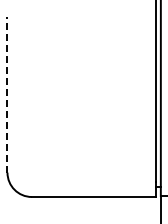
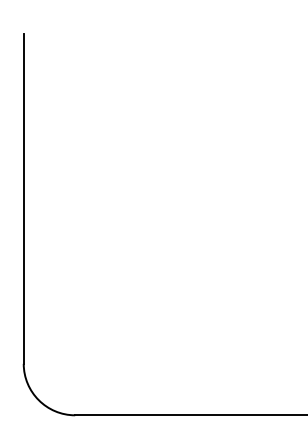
line: (7, 94) -> (23, 198), dashed -> solid

